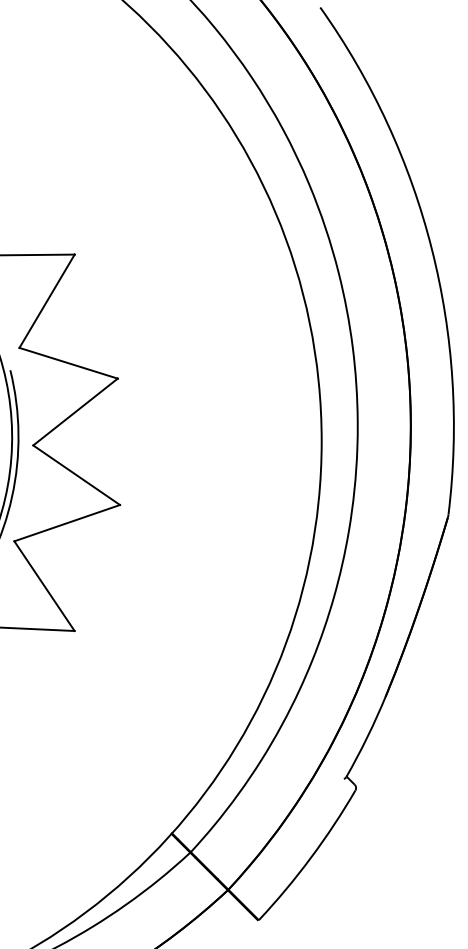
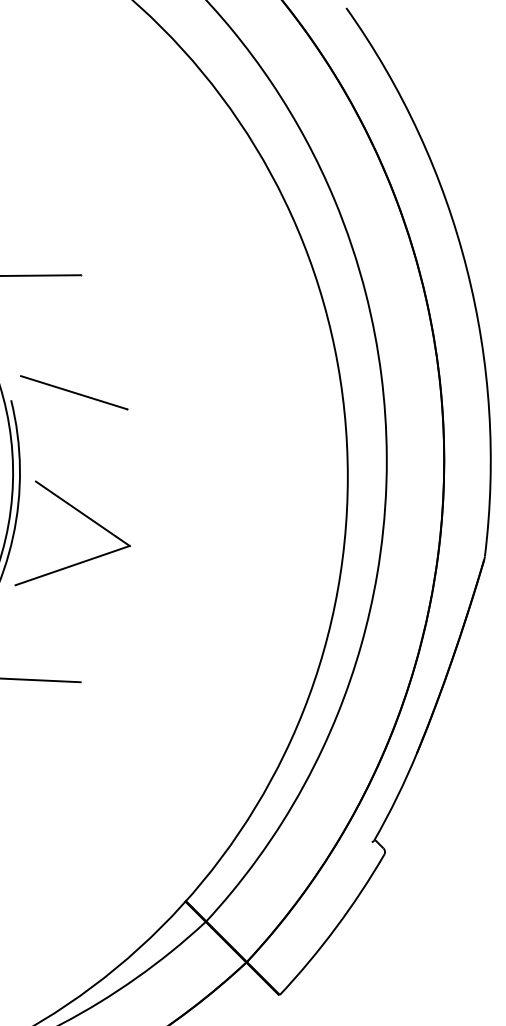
line: (46, 301) -> (50, 325), removed
line: (75, 412) -> (81, 445), removed
line: (43, 585) -> (47, 633), removed

